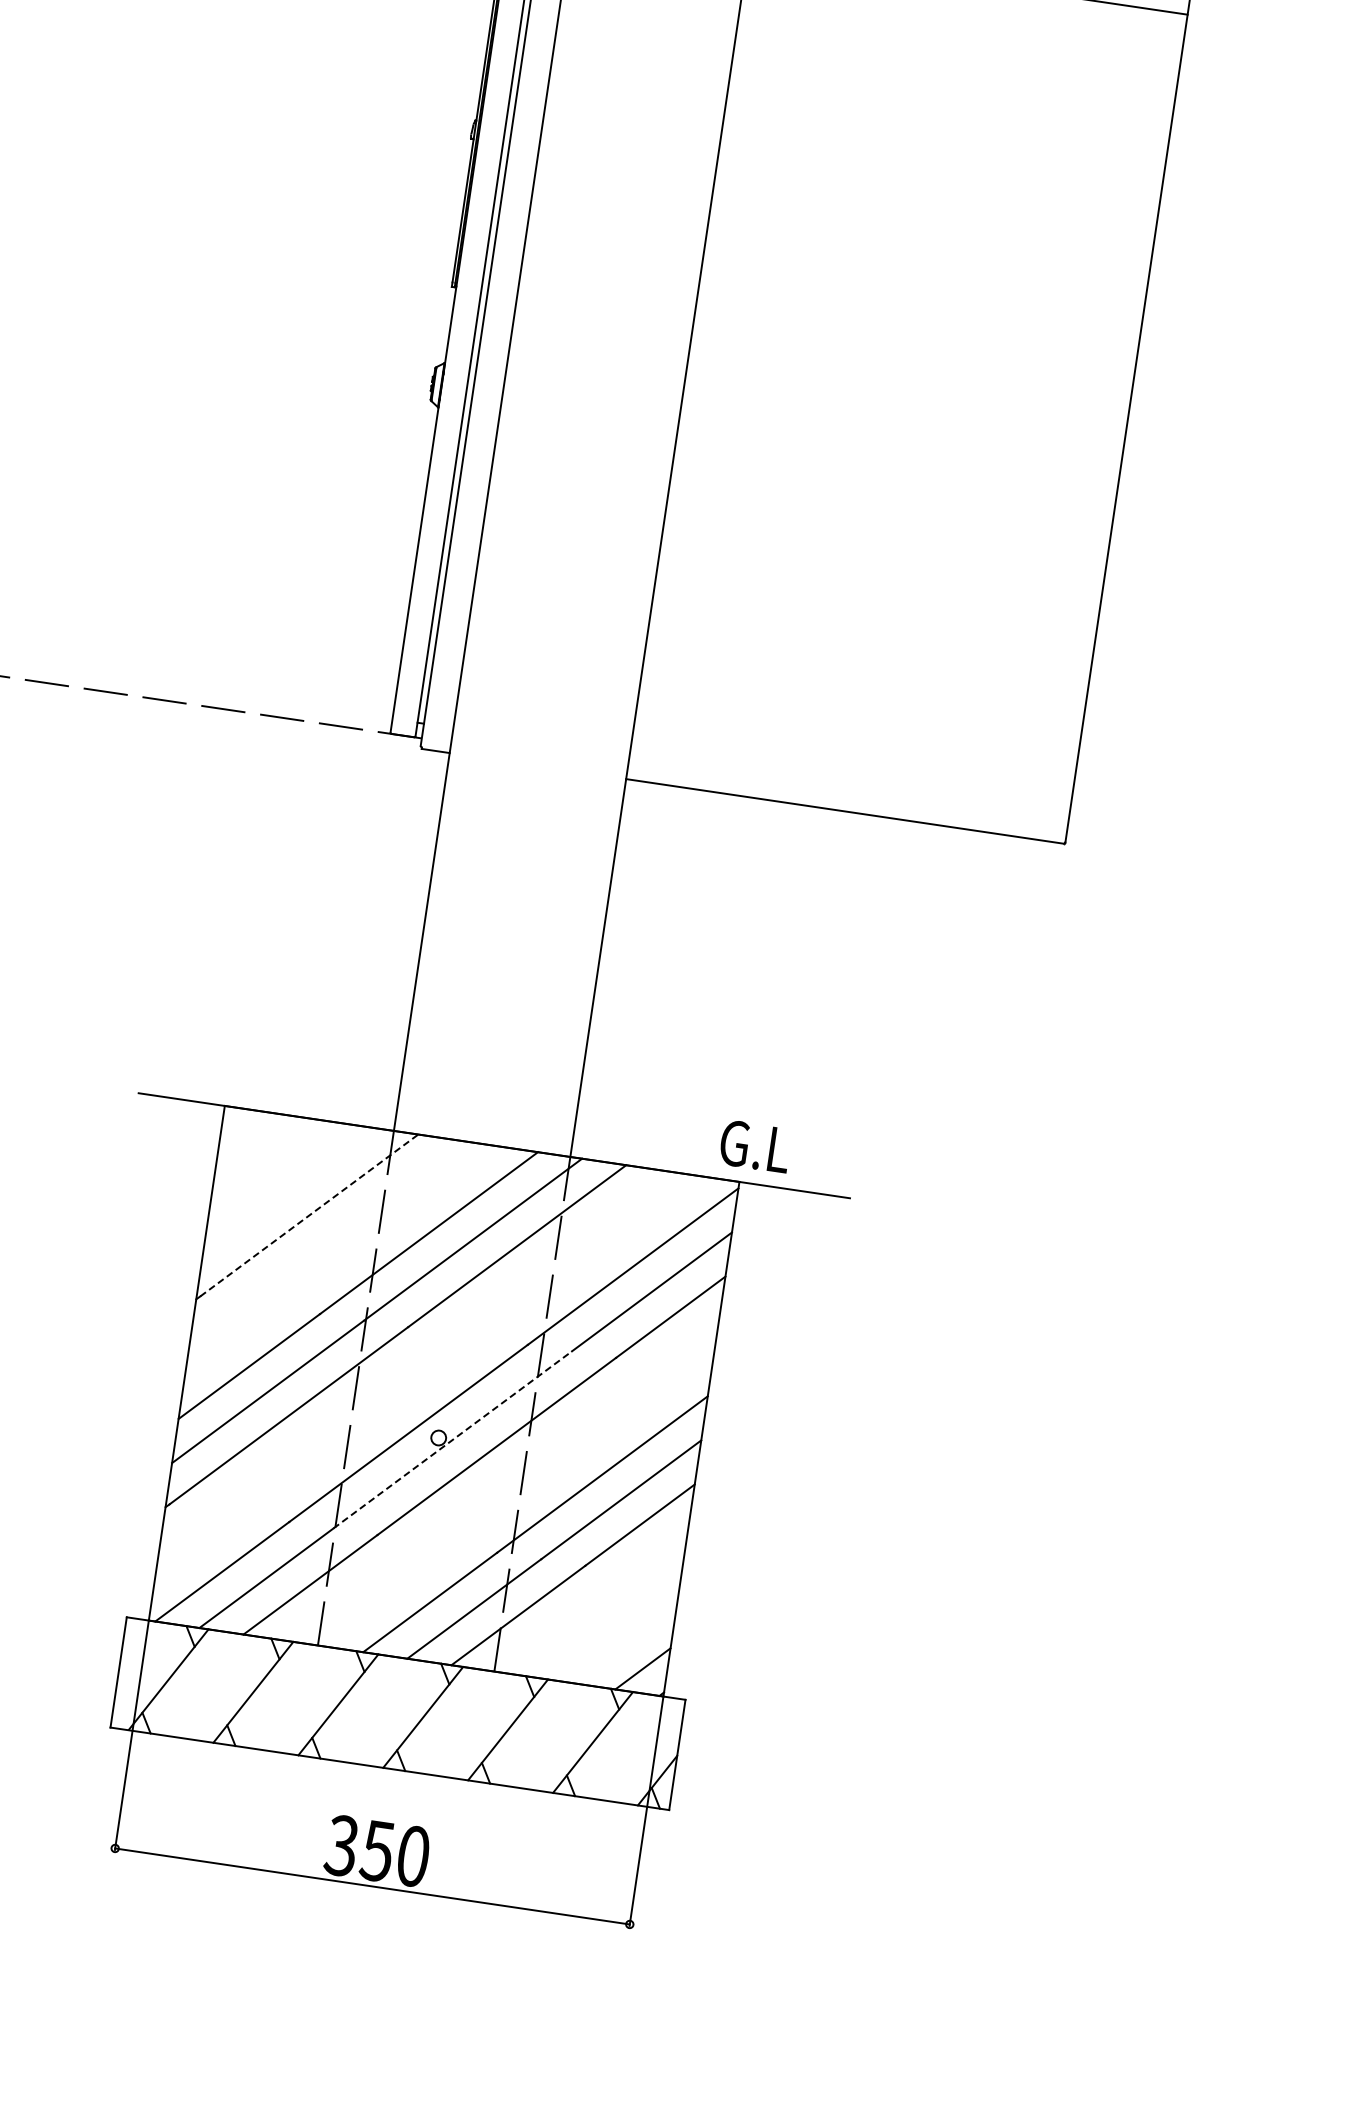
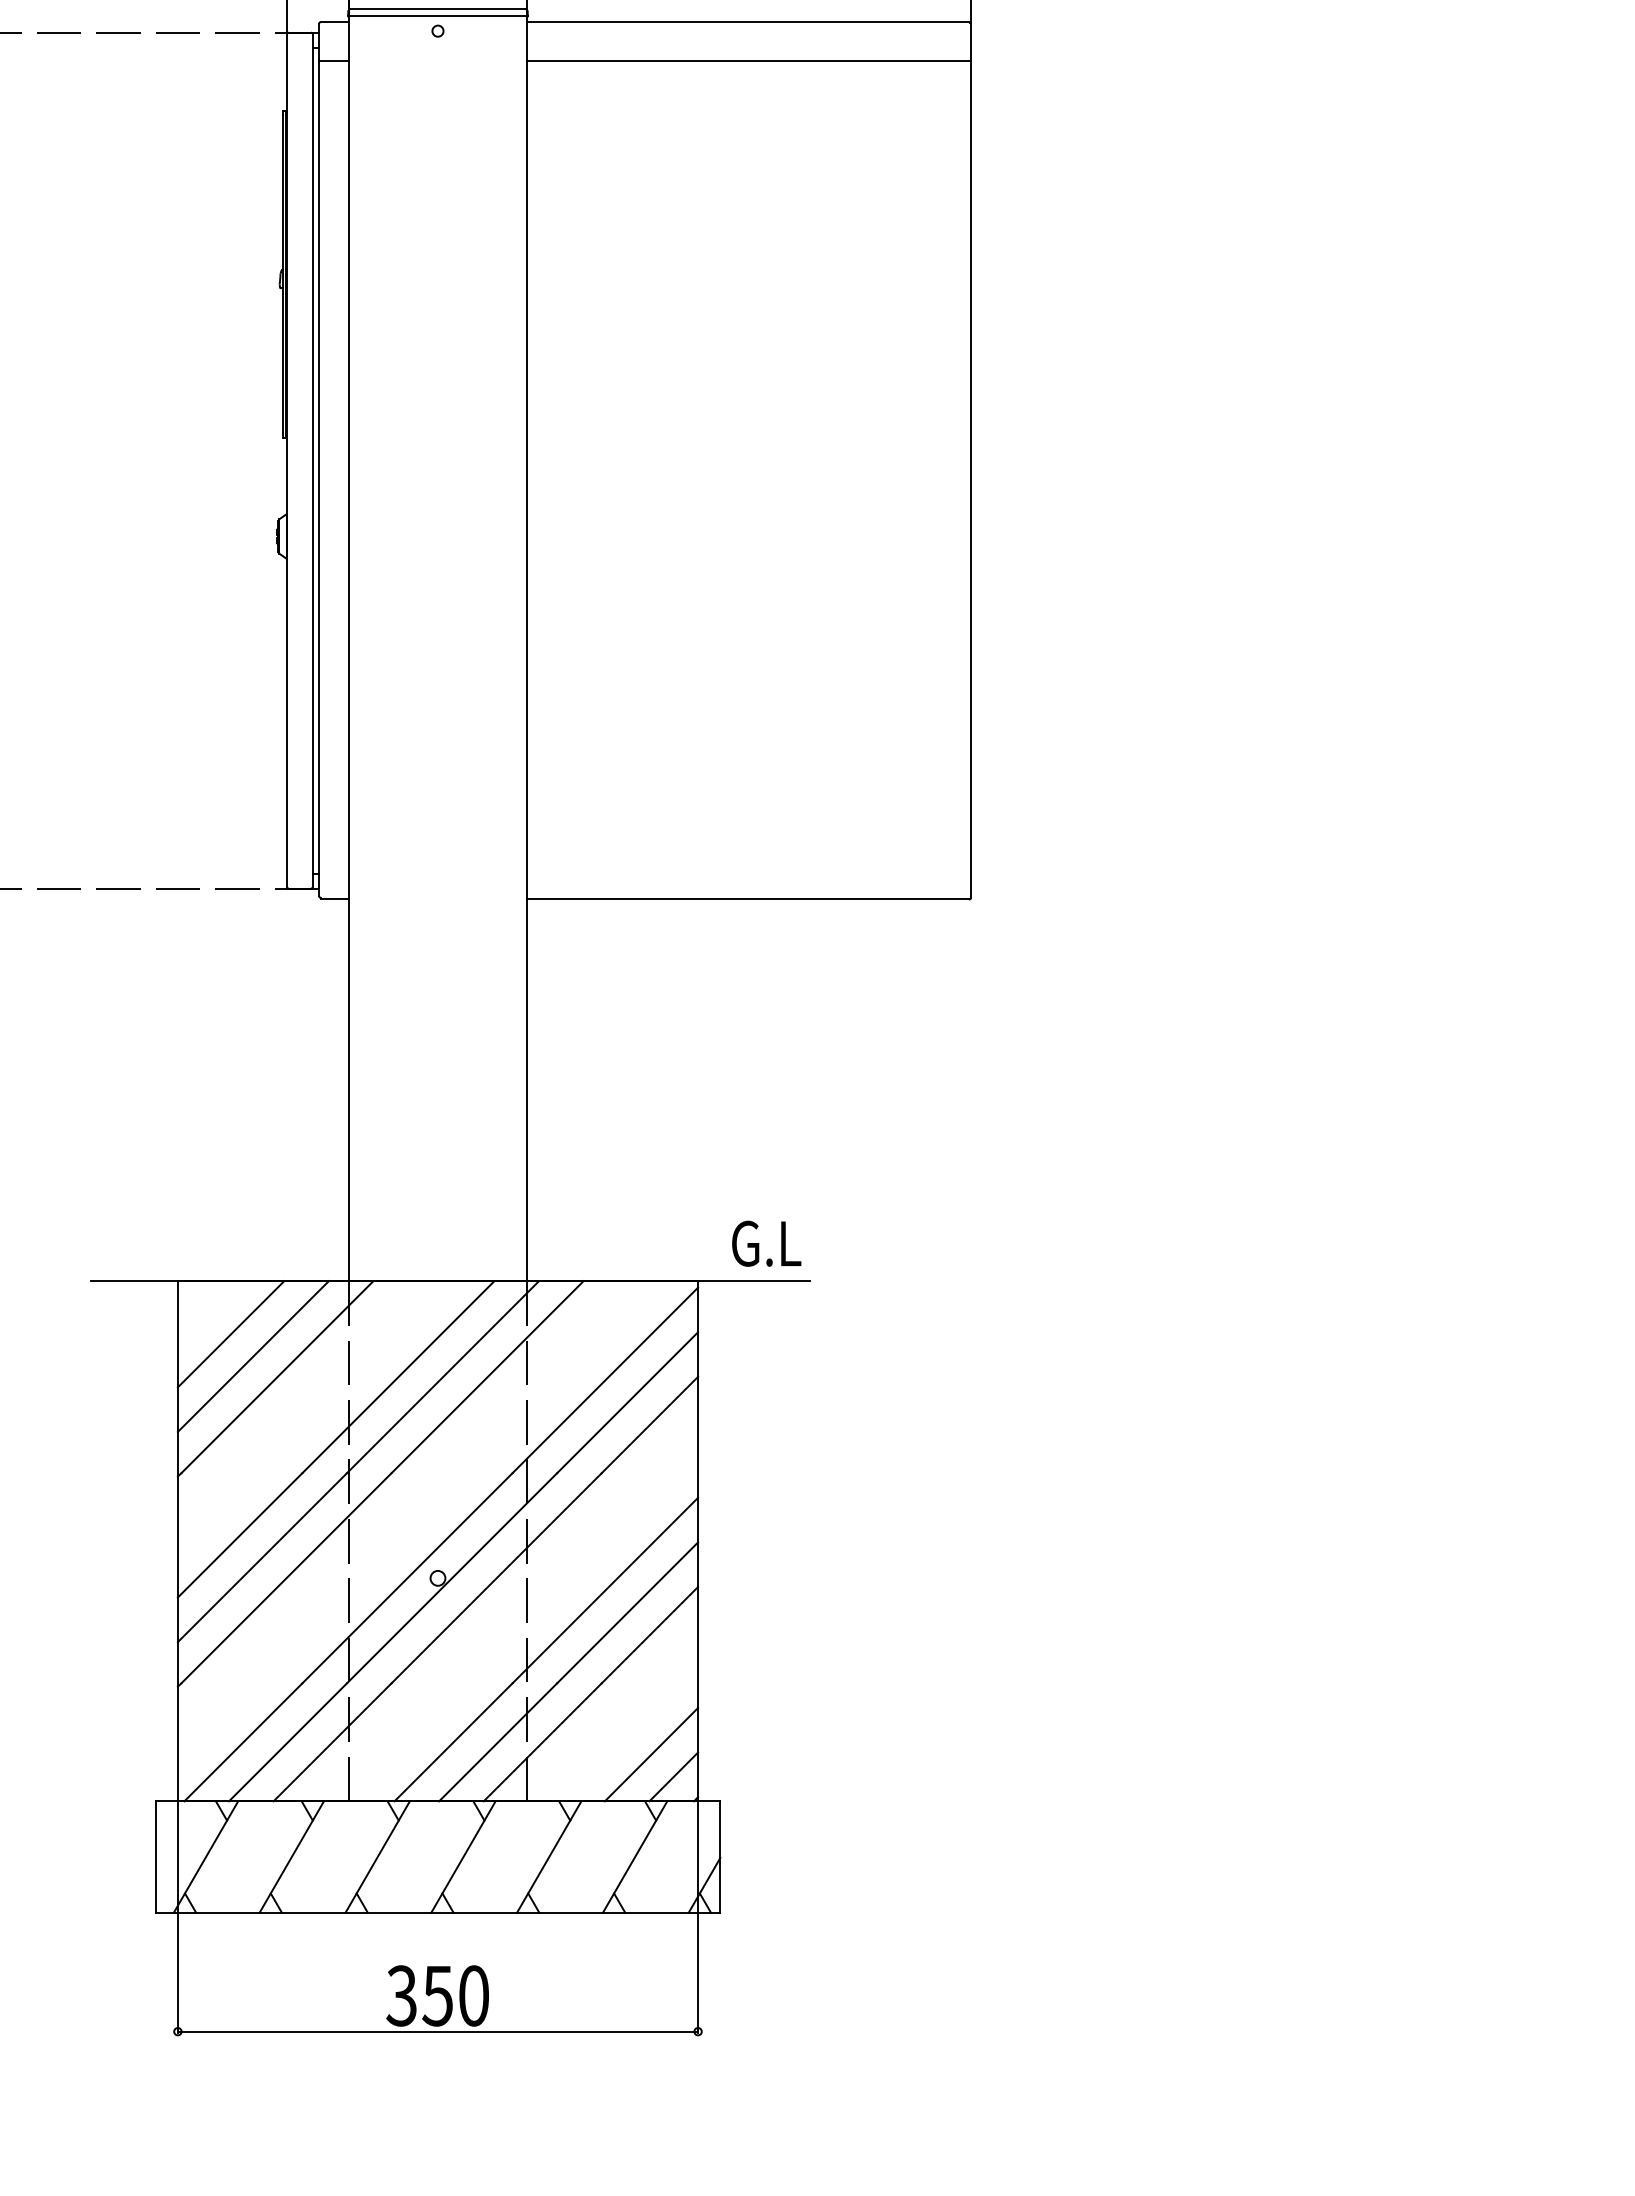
text: (755, 1146) -> (766, 1243), moved
line: (269, 1166) -> (230, 1334), added
line: (287, 1191) -> (252, 1356), added
line: (309, 1215) -> (277, 1377), dashed -> solid
line: (453, 1440) -> (452, 1578), dashed -> solid
line: (624, 1643) -> (651, 1754), added

